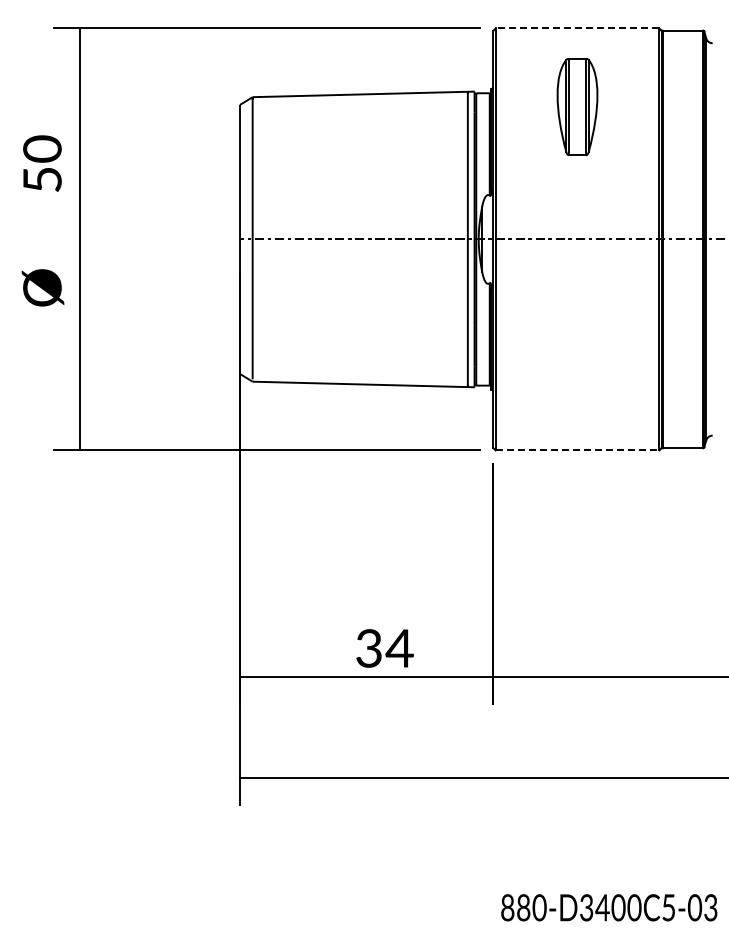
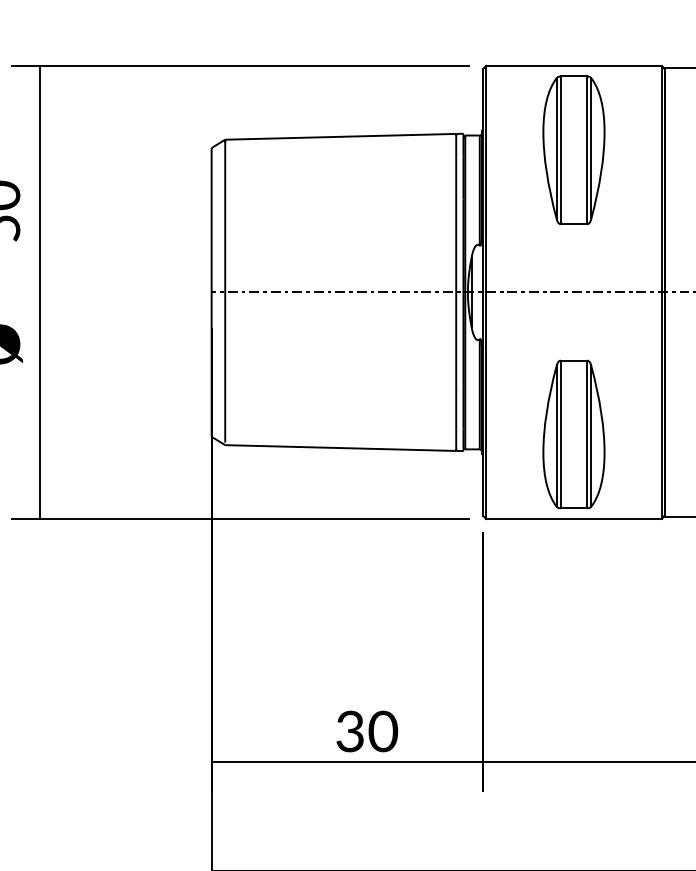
line: (577, 28) -> (573, 65), dashed -> solid
part: (577, 106) -> (573, 149), size x1.43
part: (577, 371) -> (573, 434), added
line: (577, 450) -> (573, 519), dashed -> solid
text: (399, 648) -> (382, 731), 34 -> 30

